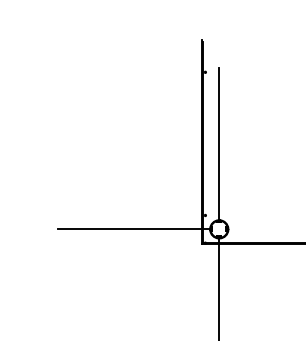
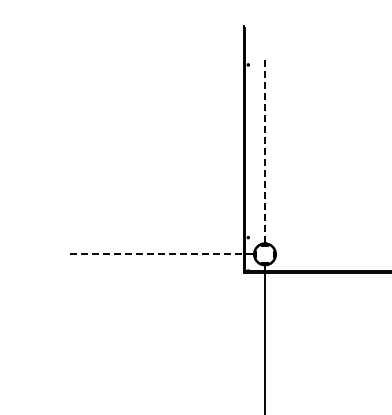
line: (219, 143) -> (265, 150), solid -> dashed
line: (134, 229) -> (162, 254), solid -> dashed

